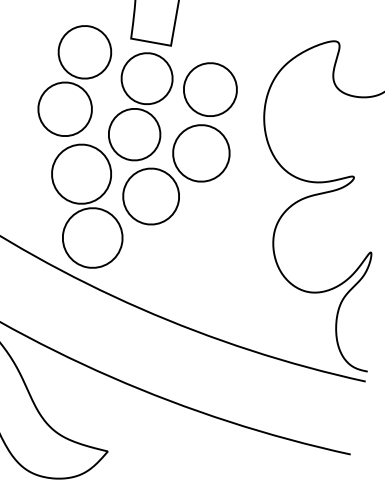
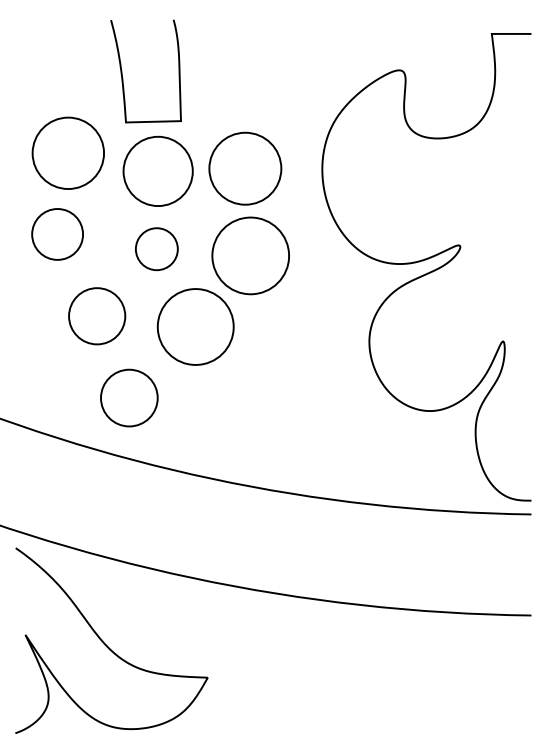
circle: (65, 109) -> (57, 234), size x0.7
circle: (134, 134) -> (156, 249), size x0.6
circle: (81, 174) -> (96, 316), size x0.7
circle: (92, 237) -> (128, 397), size x0.7

